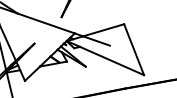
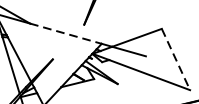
line: (46, 23) -> (66, 33), solid -> dashed
line: (134, 50) -> (176, 60), solid -> dashed

